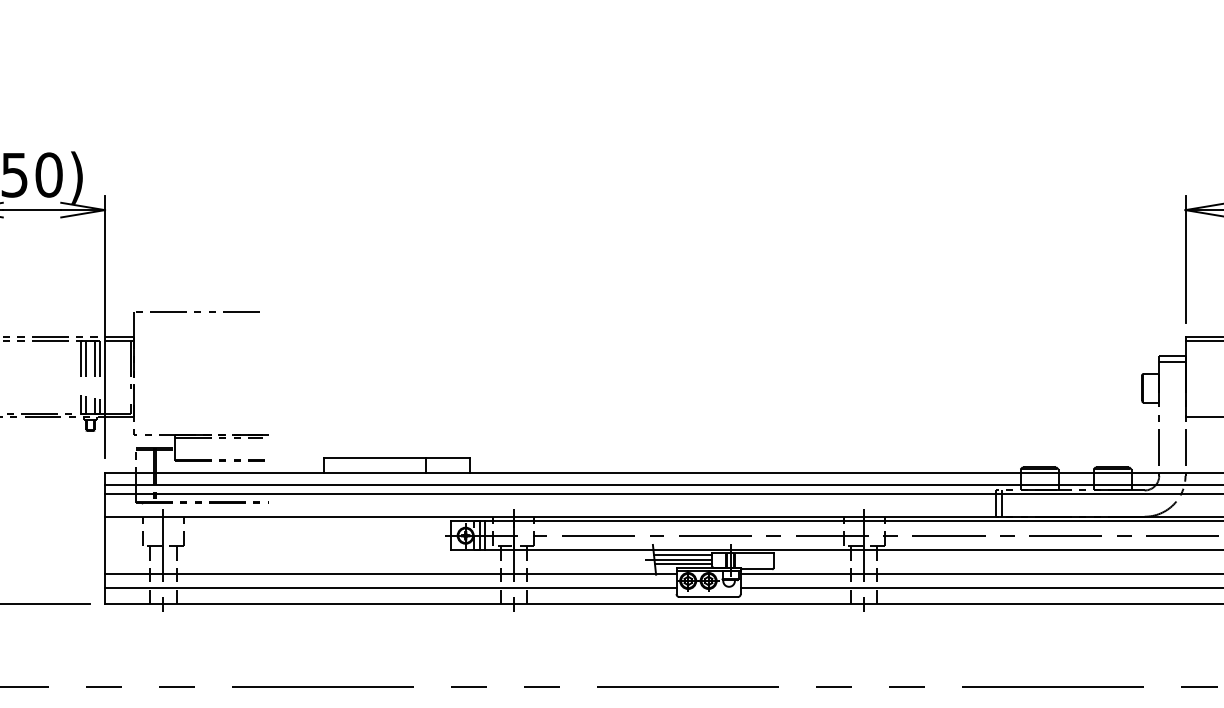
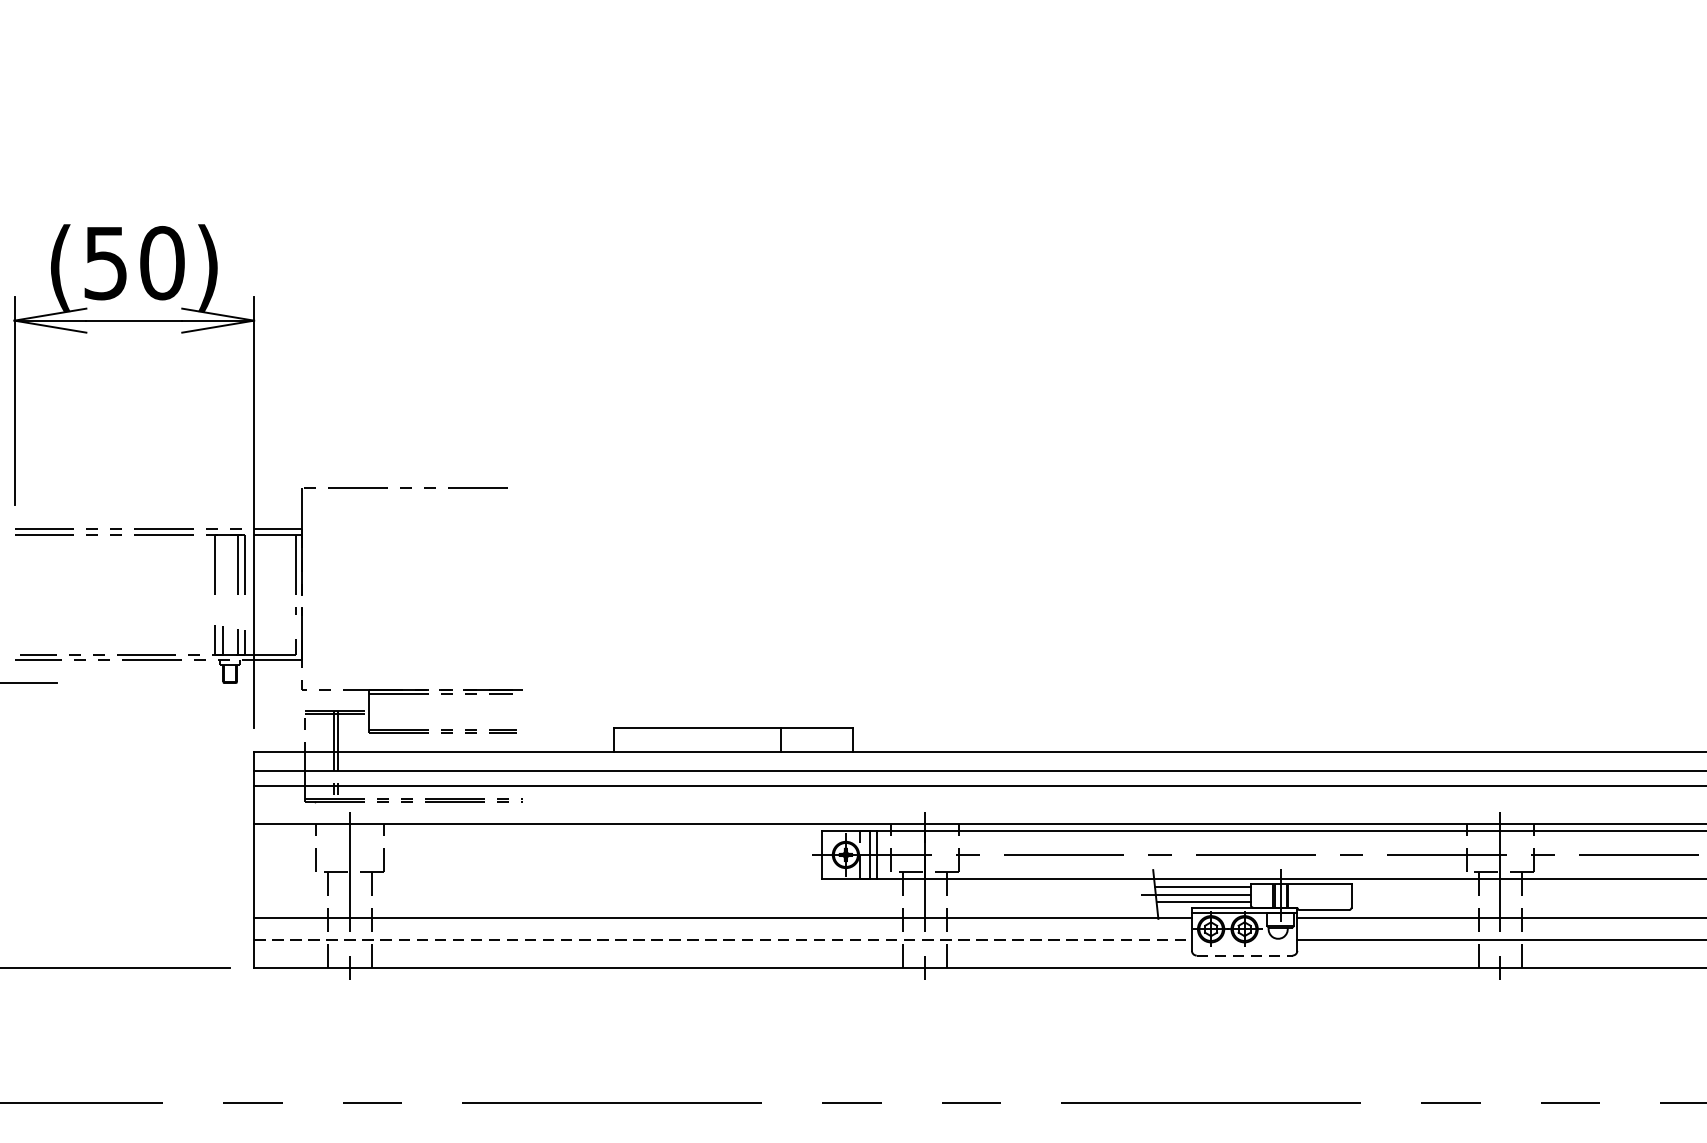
line: (85, 360) -> (222, 567), removed
line: (390, 587) -> (722, 939), solid -> dashed
line: (709, 597) -> (1246, 956), solid -> dashed

